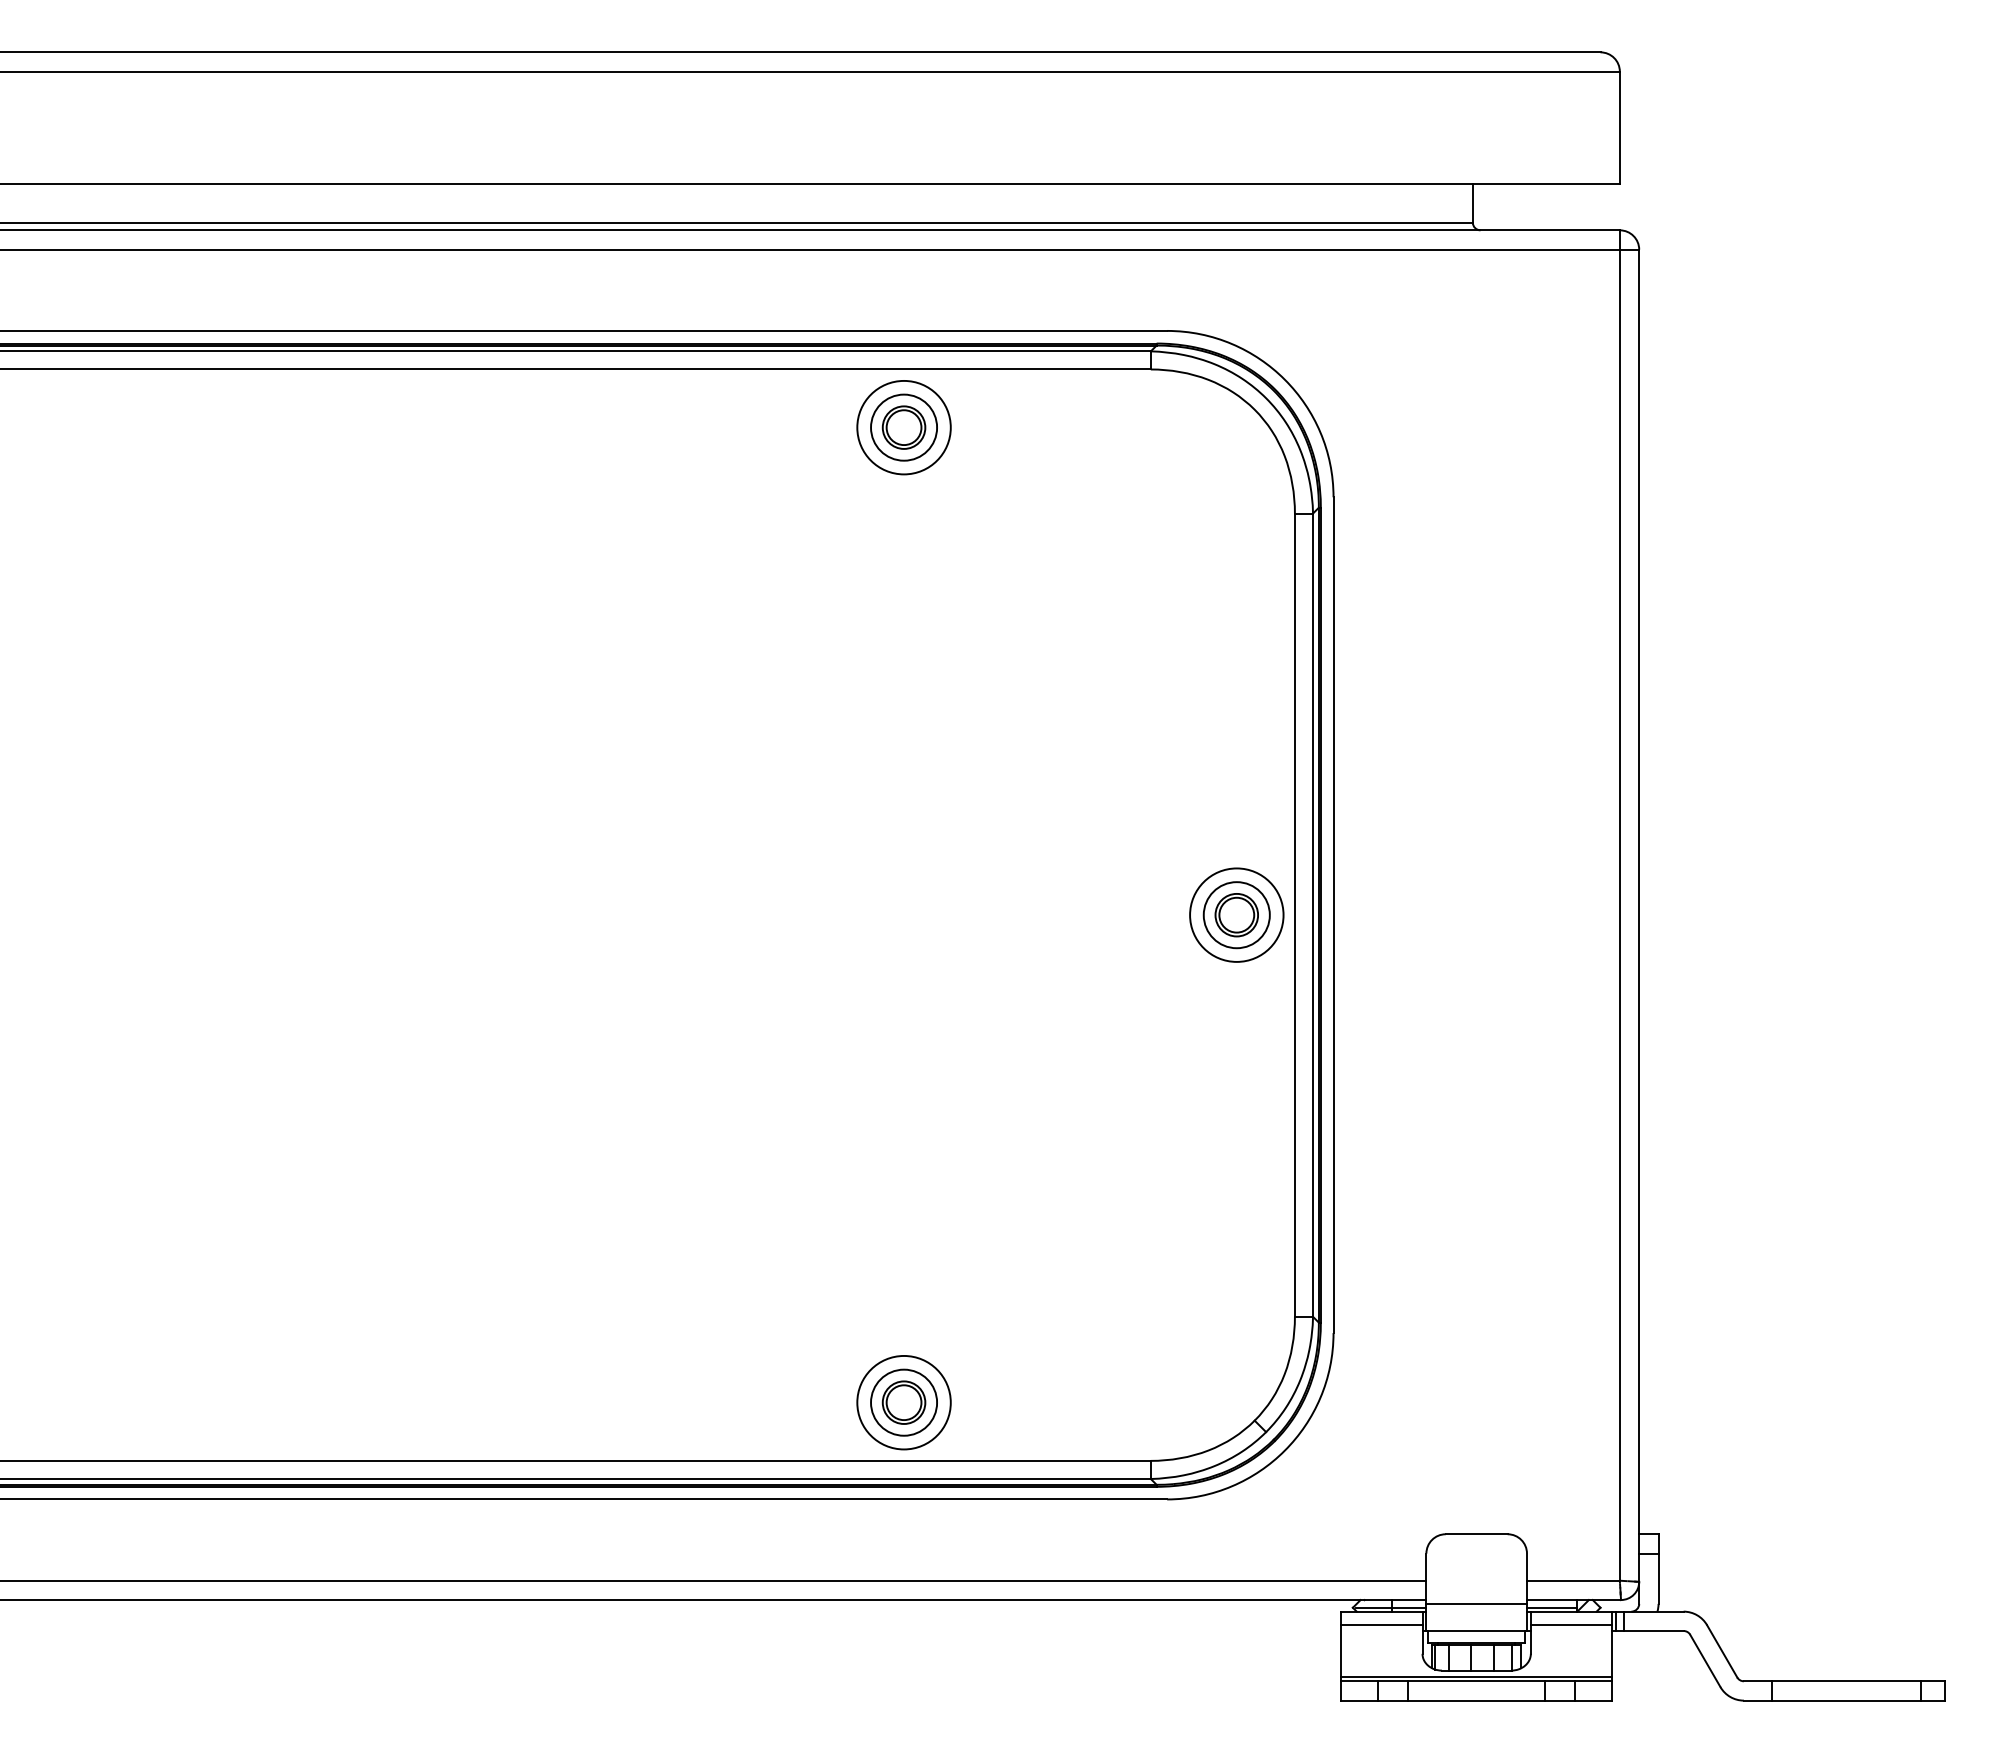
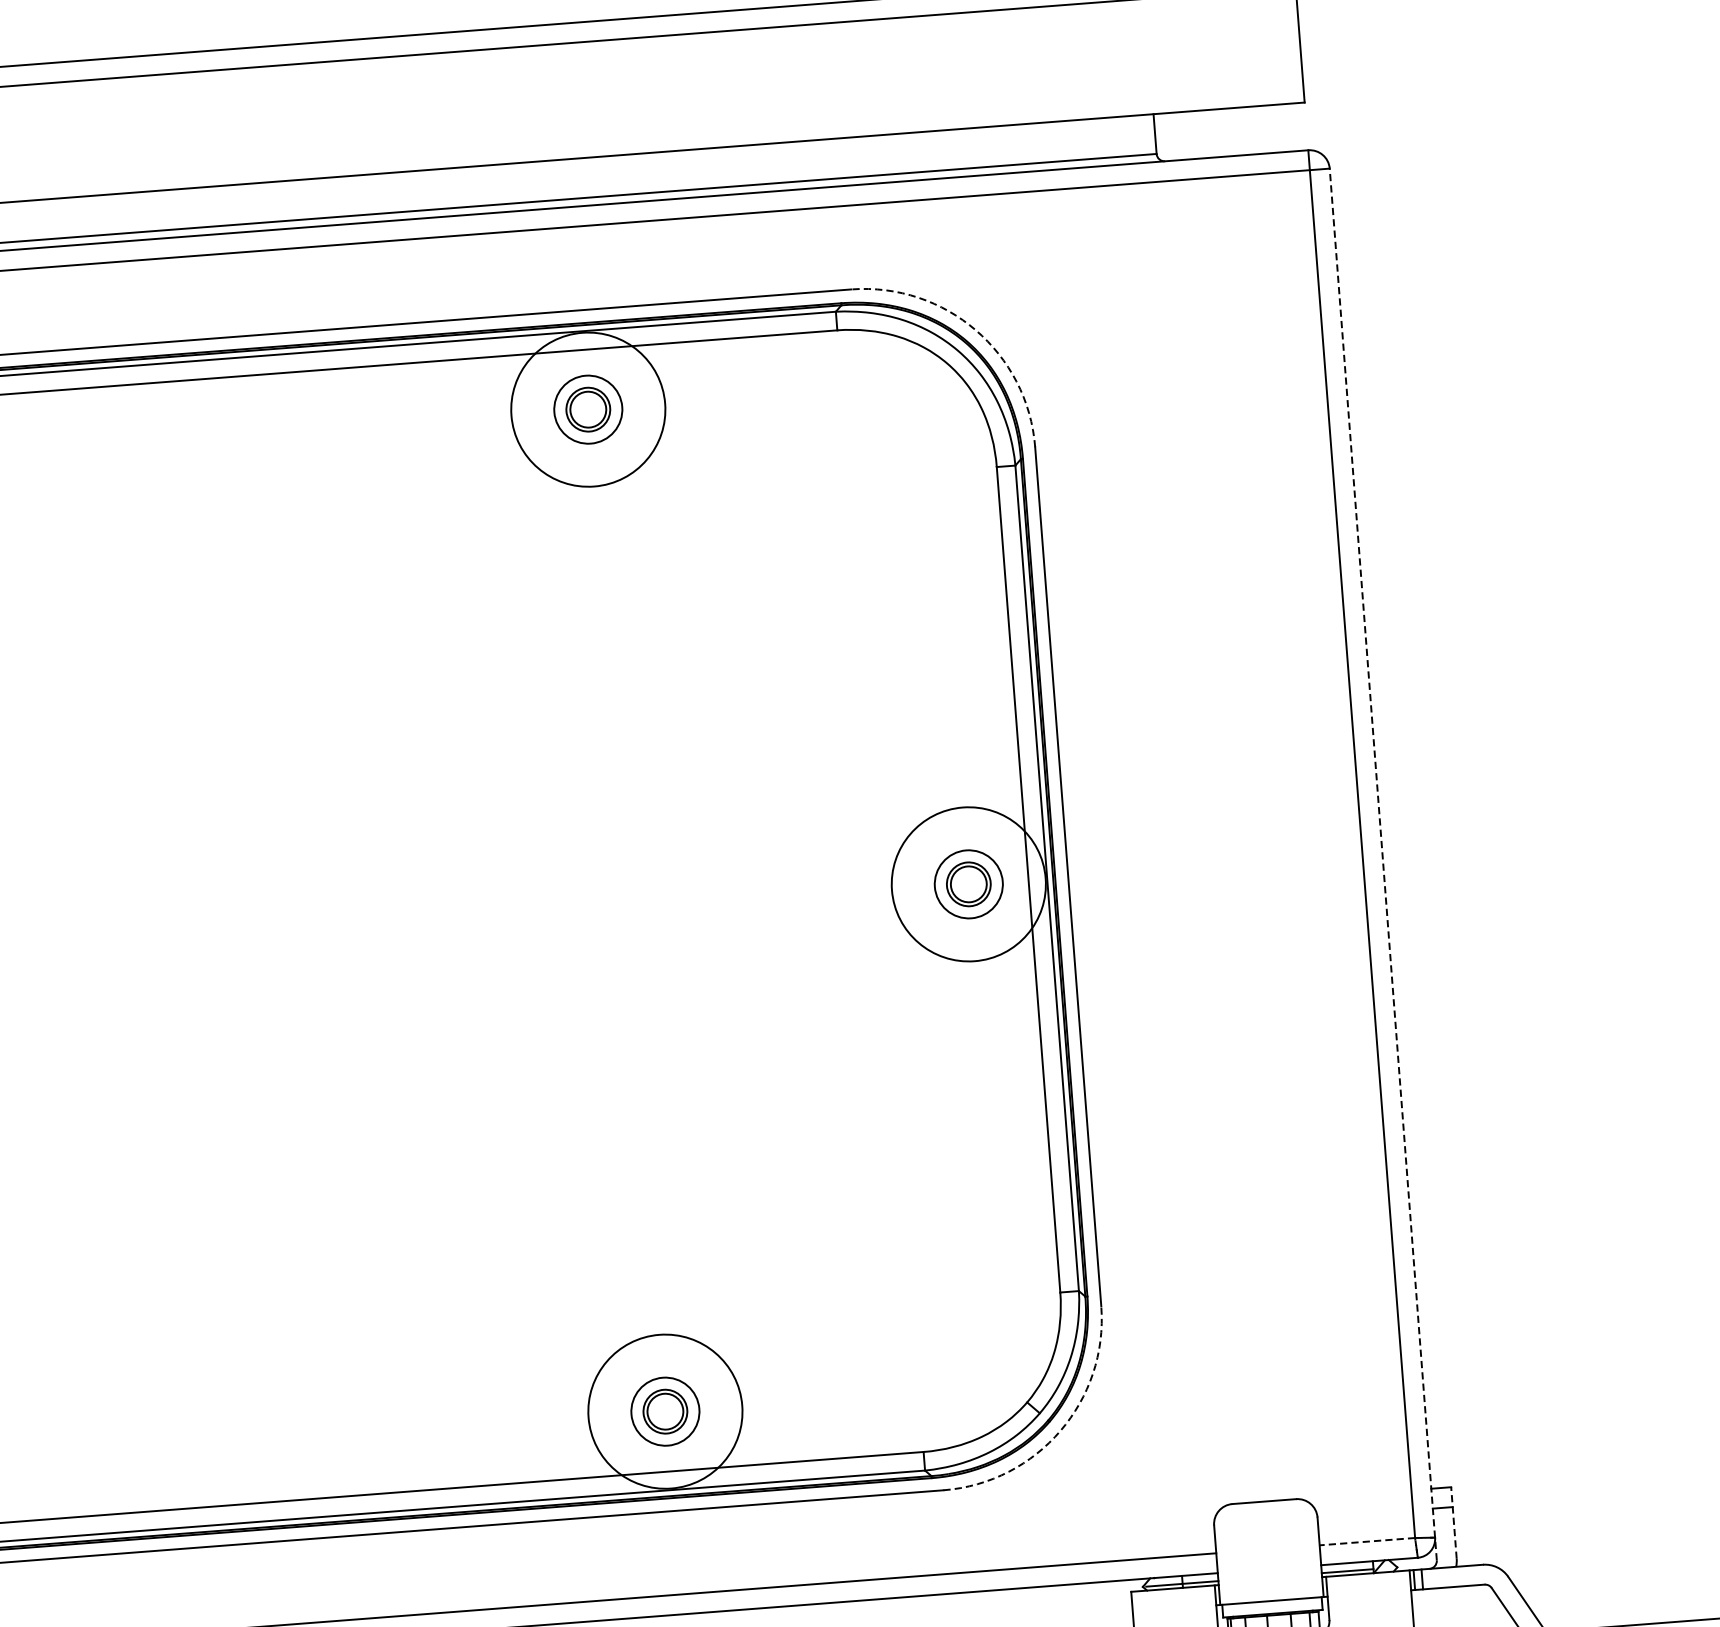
arc: (1284, 379) -> (975, 330), solid -> dashed
circle: (903, 427) -> (587, 409), size x1.6
circle: (1236, 914) -> (968, 883), size x1.6
line: (1639, 926) -> (1383, 864), solid -> dashed
circle: (903, 1402) -> (664, 1411), size x1.6
arc: (1284, 1450) -> (1060, 1430), solid -> dashed
line: (1658, 1569) -> (1453, 1523), solid -> dashed
line: (1572, 1580) -> (1366, 1541), solid -> dashed
line: (1476, 1603) -> (1269, 1572), removed
line: (1381, 1625) -> (1173, 1602), removed
line: (1571, 1625) -> (1368, 1587), removed

